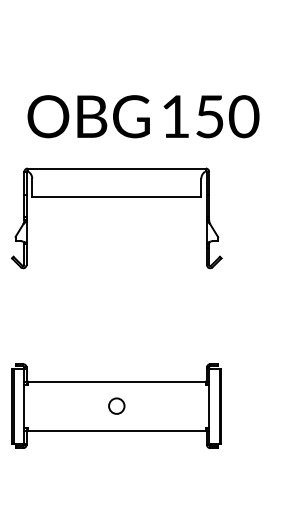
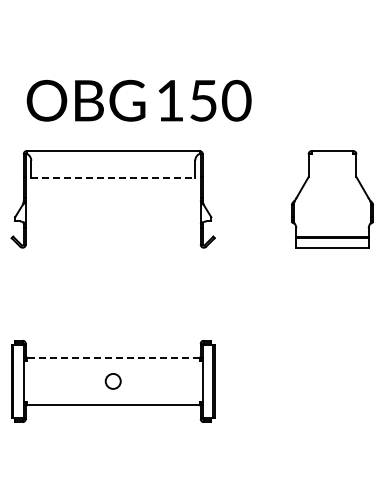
line: (117, 196) -> (113, 178), solid -> dashed
line: (117, 381) -> (113, 357), solid -> dashed

